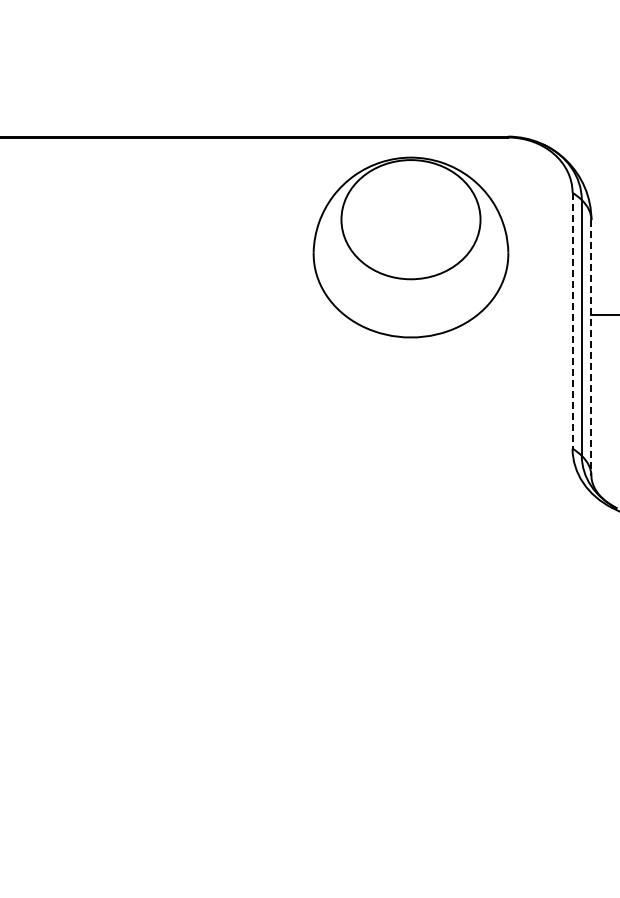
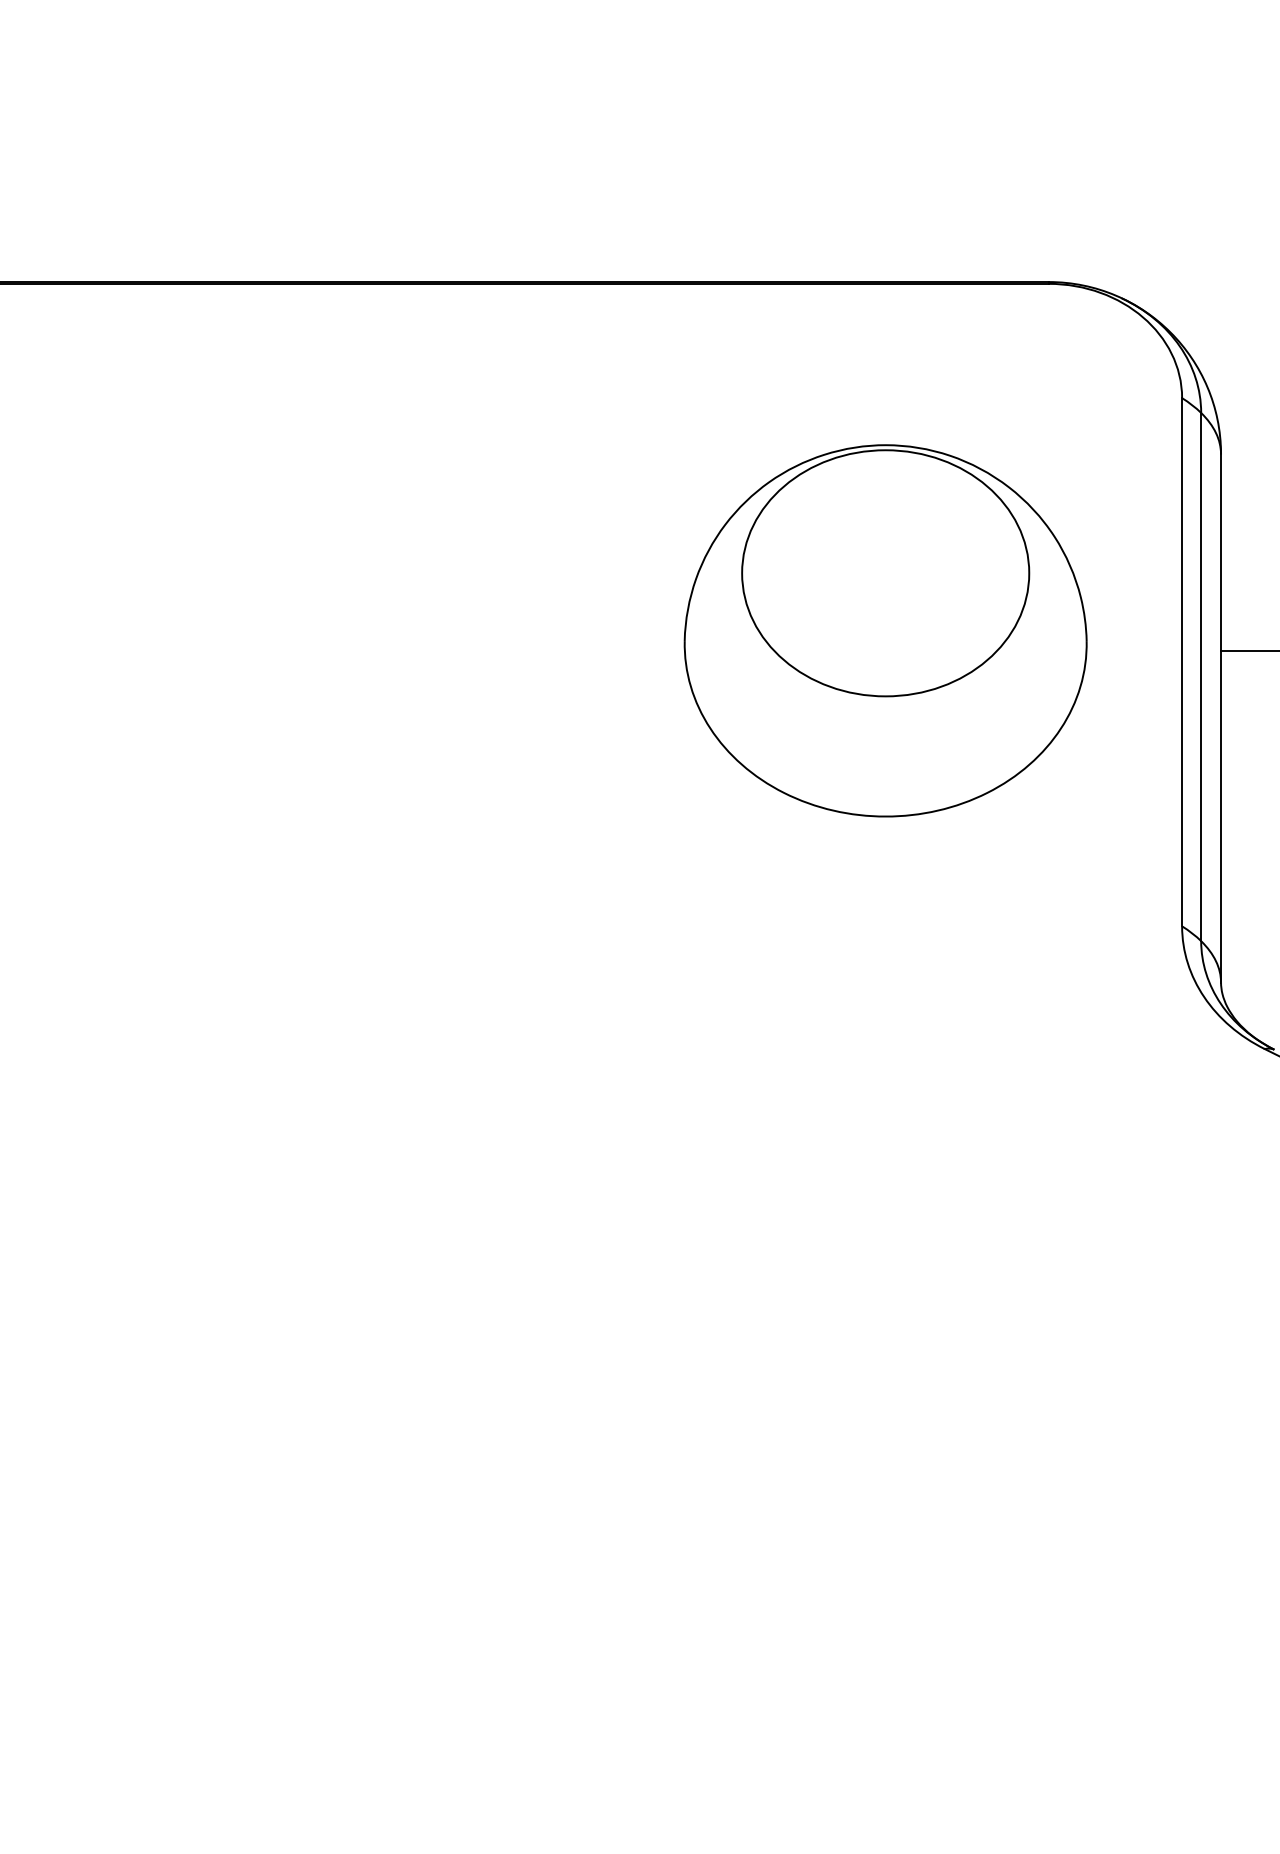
part: (410, 247) -> (884, 630), moved
line: (572, 320) -> (1181, 661), dashed -> solid
line: (591, 347) -> (1221, 717), dashed -> solid

